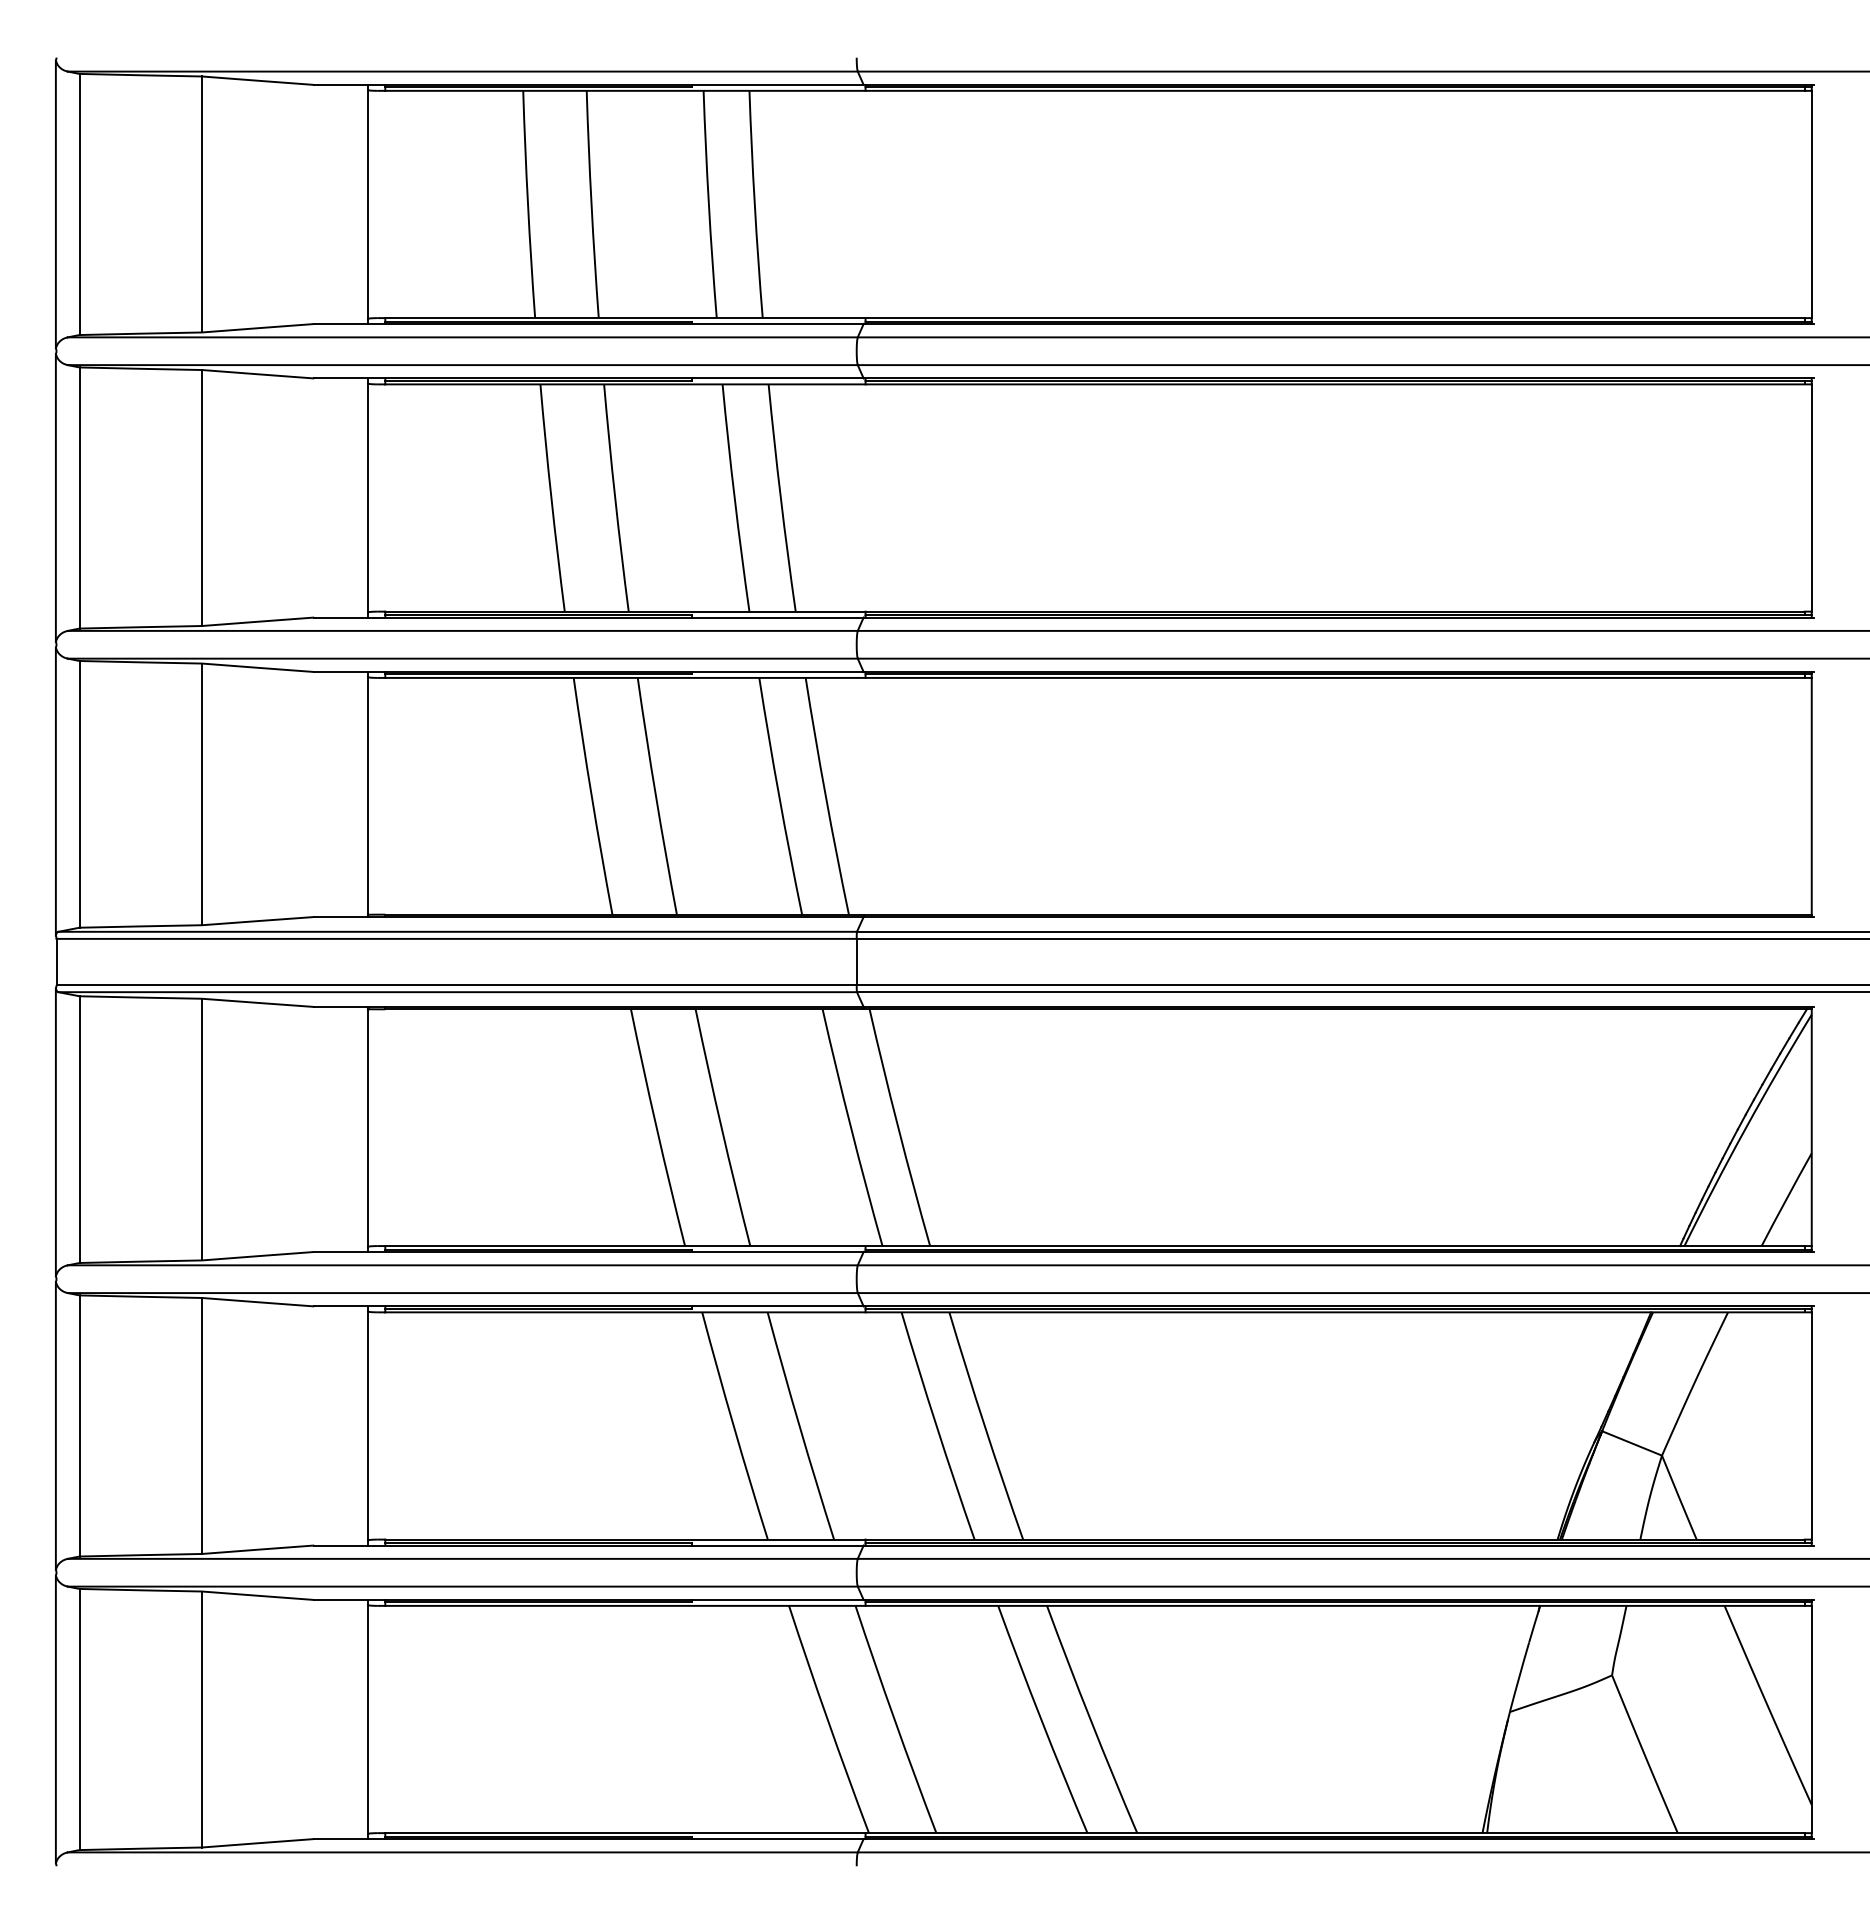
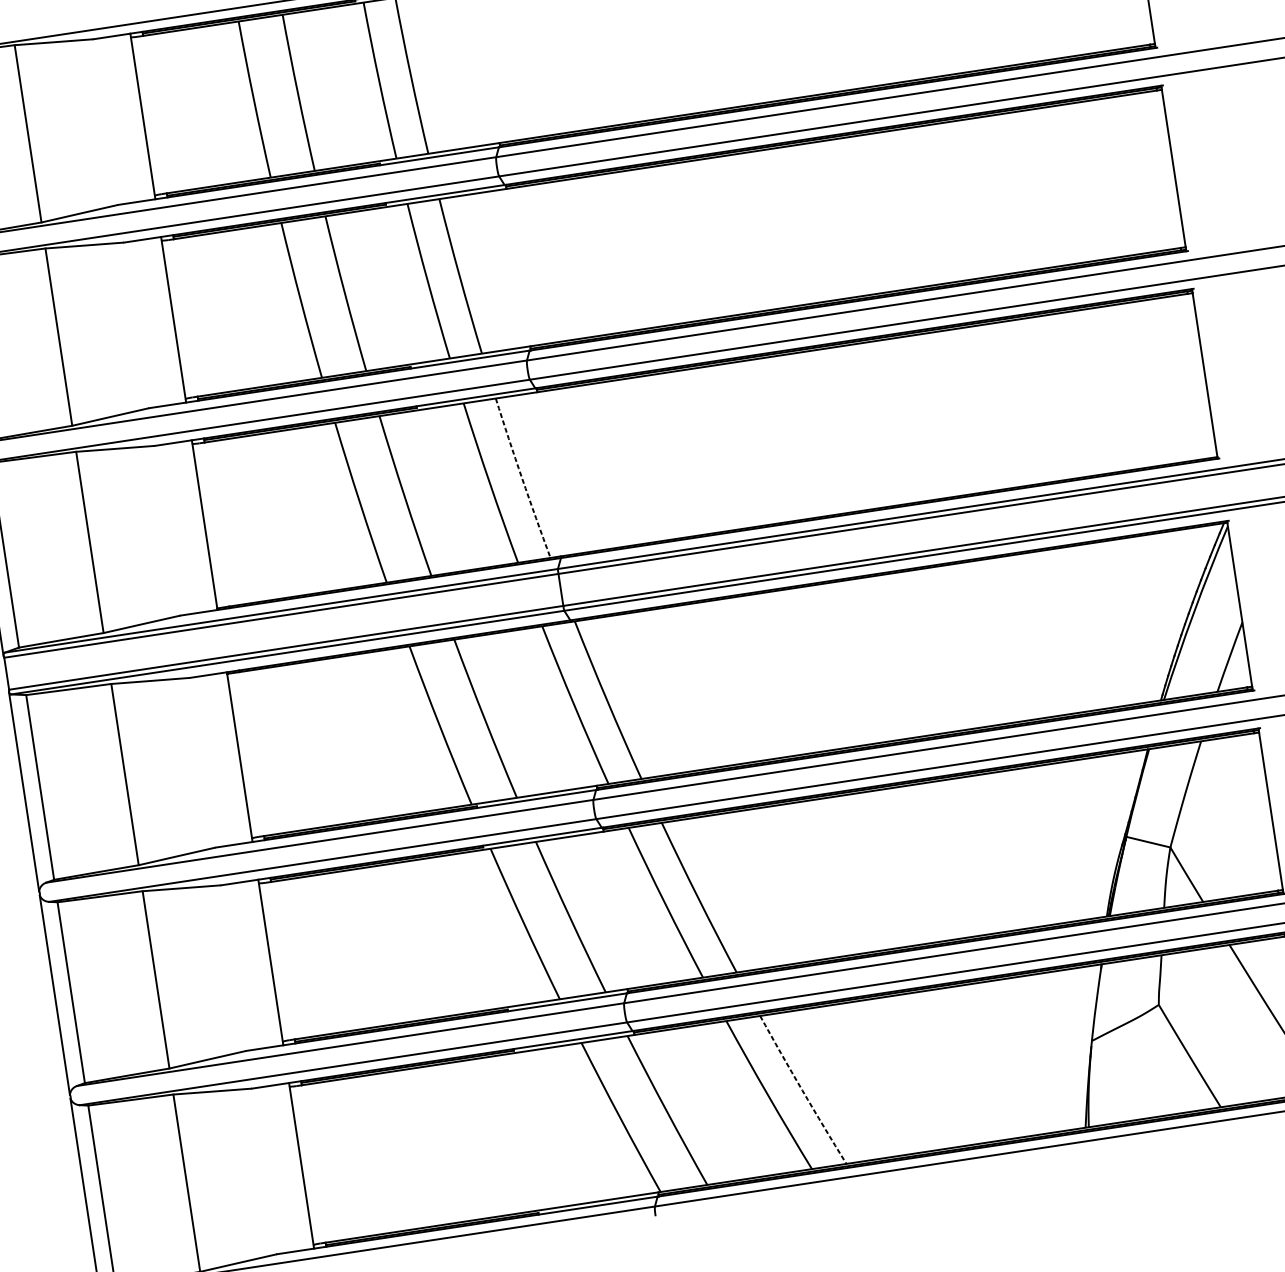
arc: (825, 796) -> (521, 478), solid -> dashed
arc: (1090, 1720) -> (802, 1090), solid -> dashed

